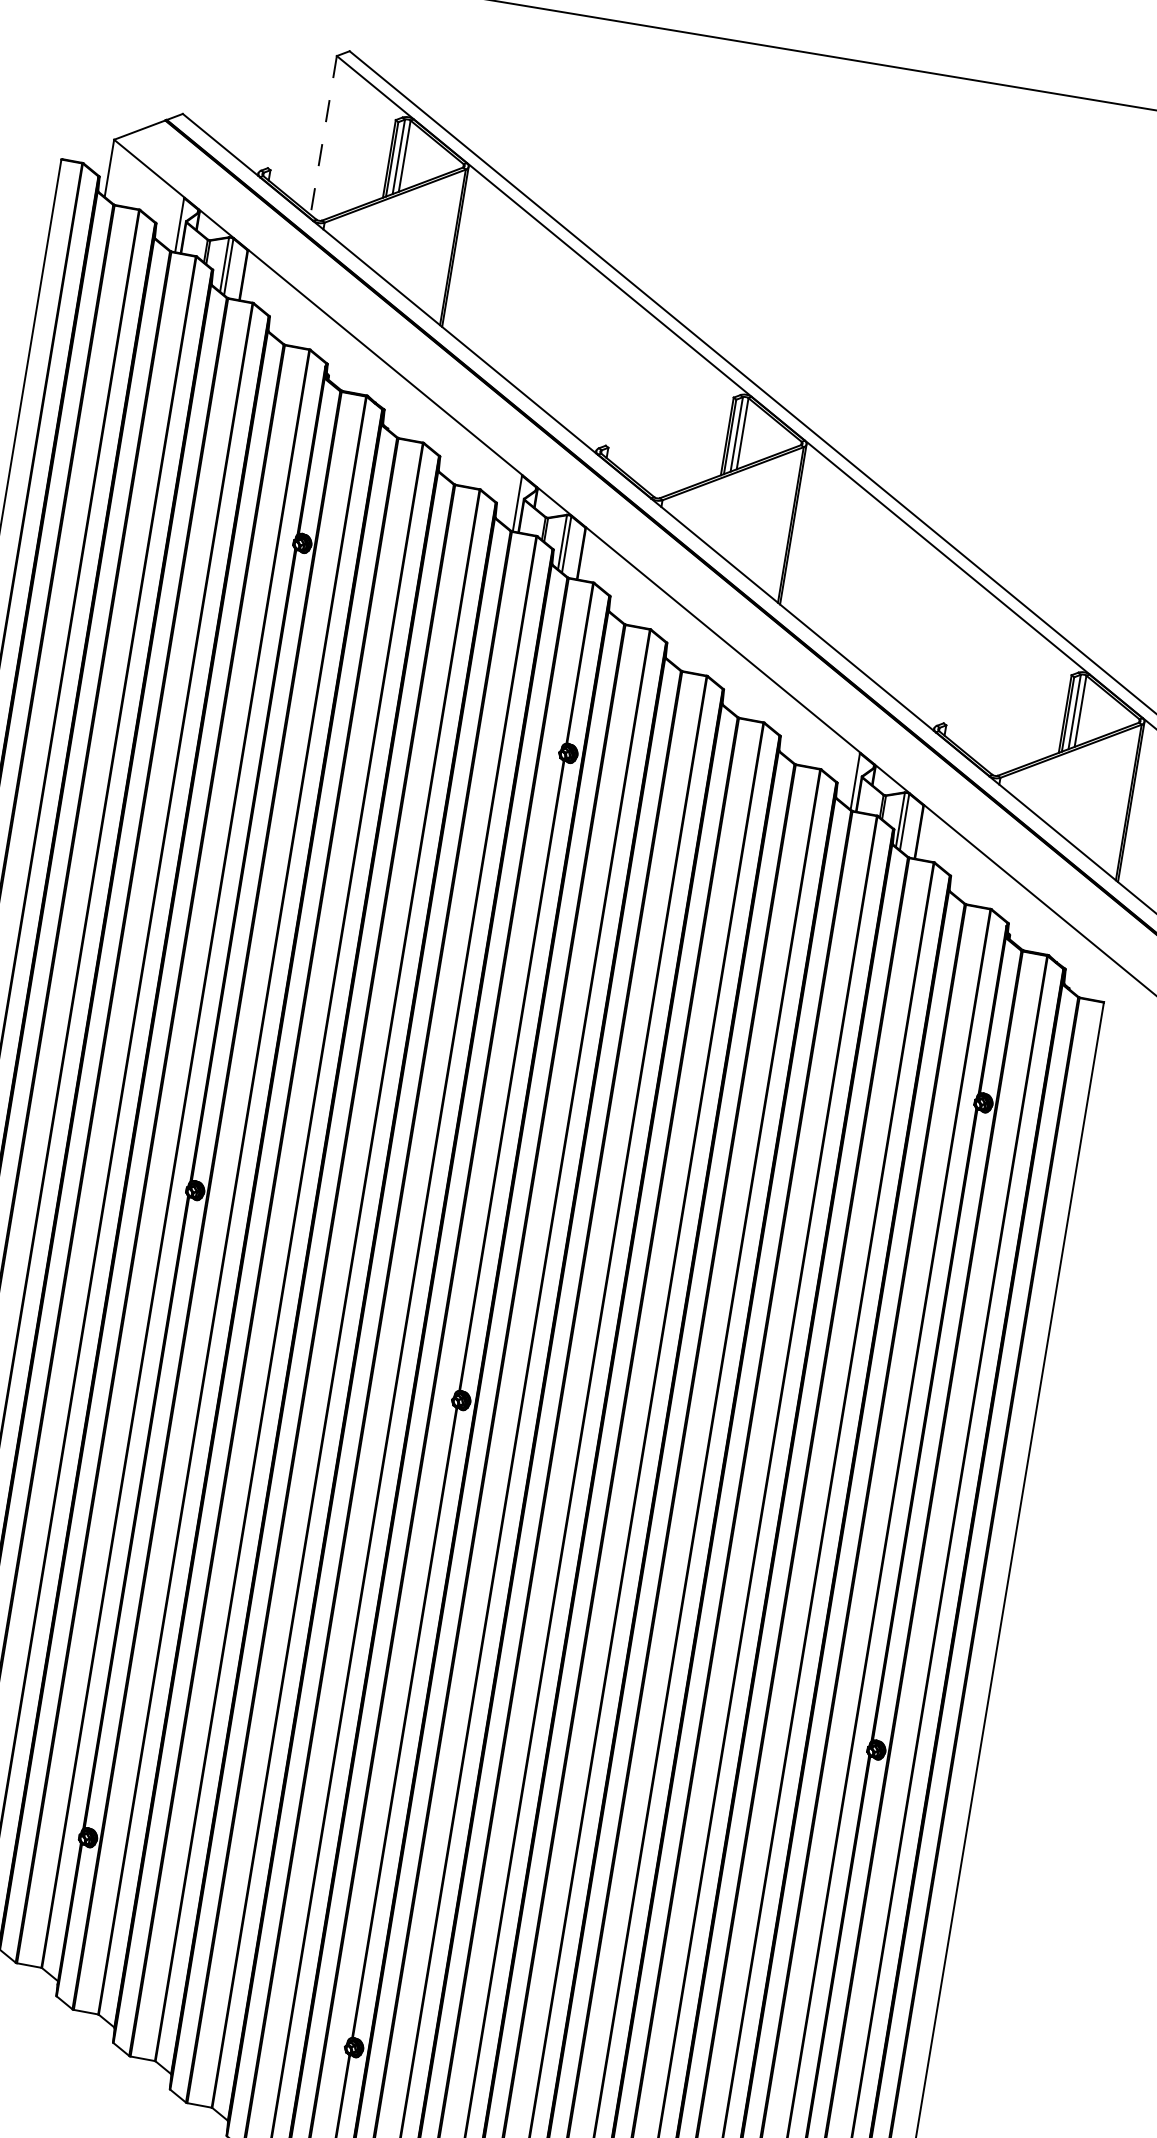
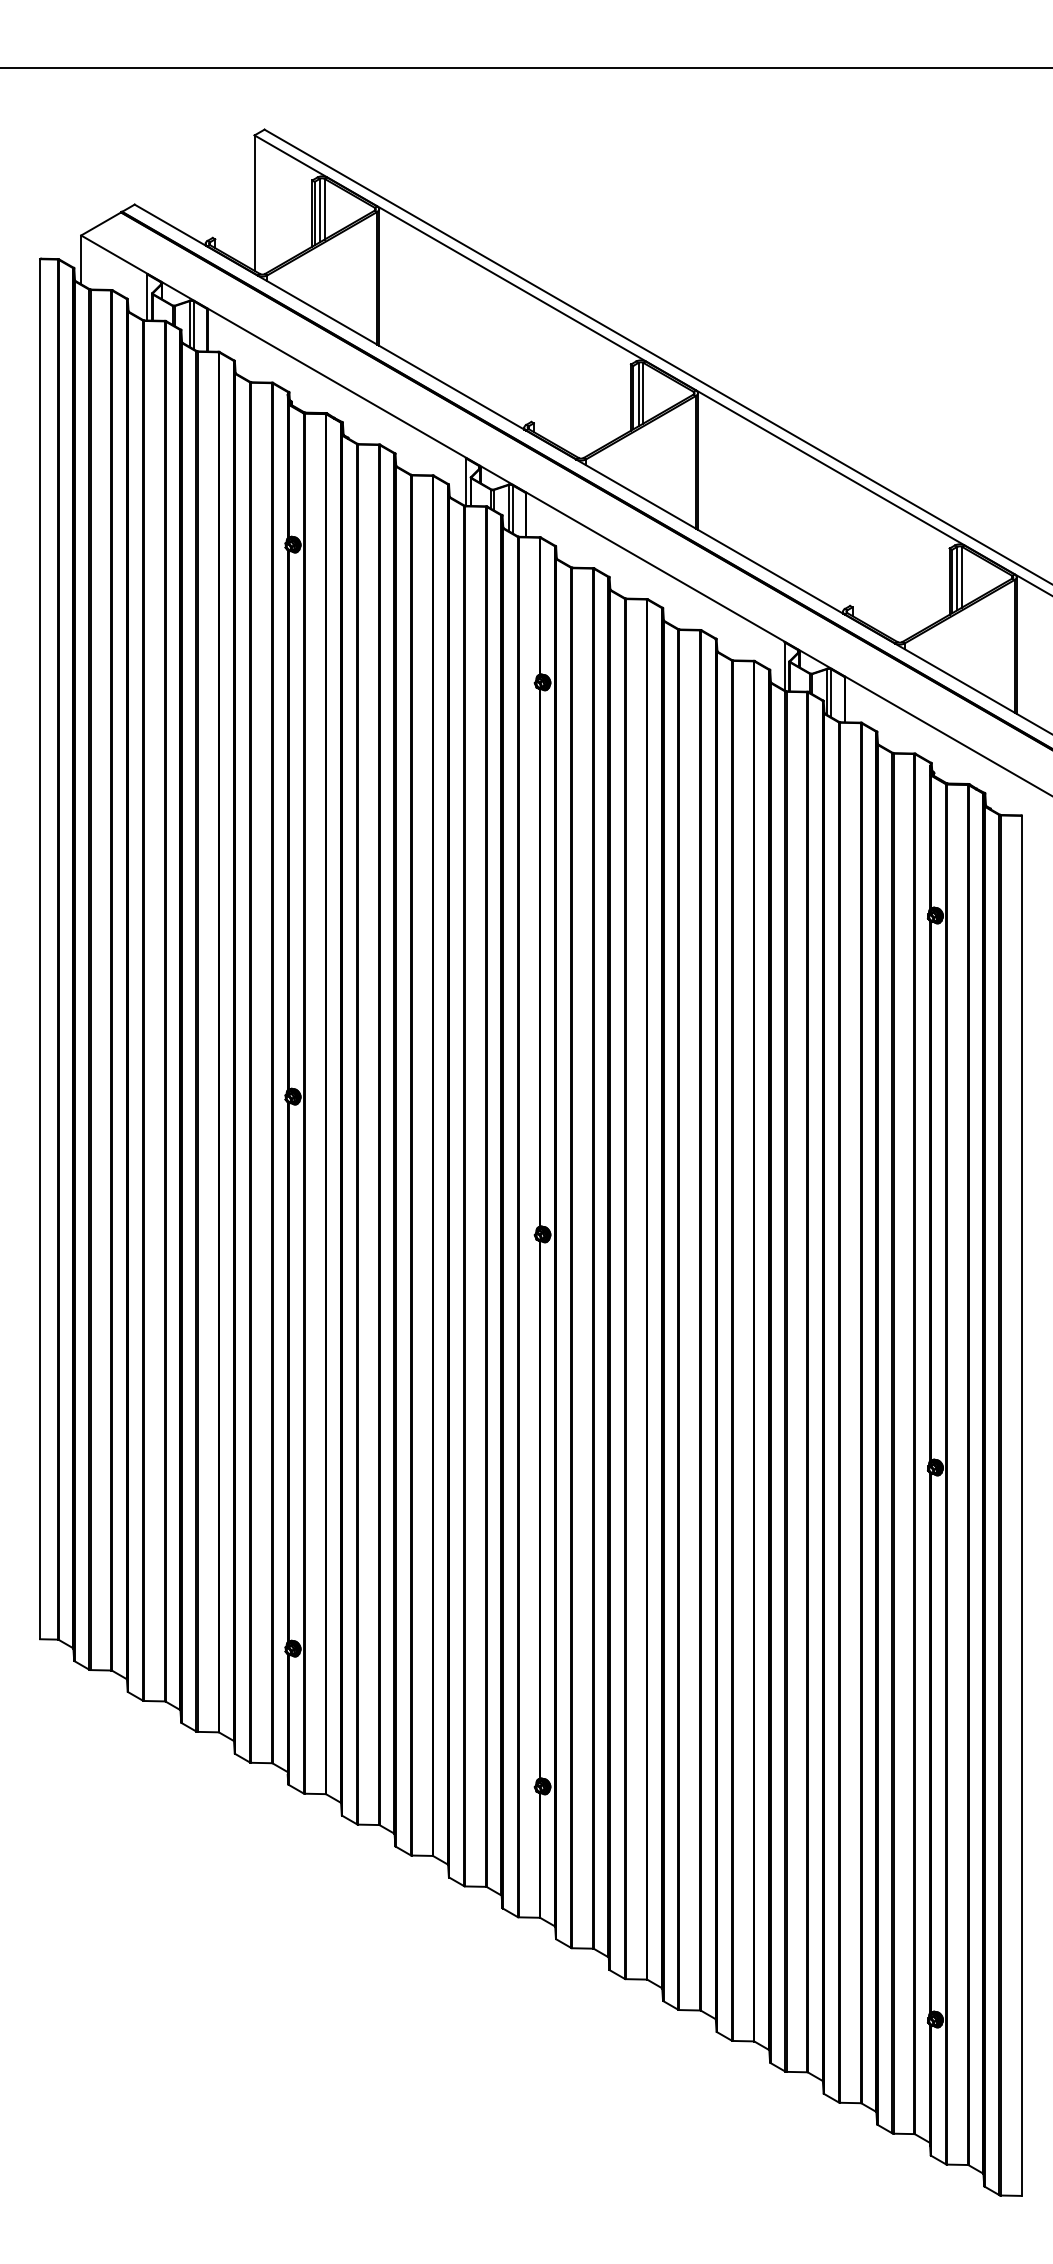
line: (323, 135) -> (254, 203), dashed -> solid

